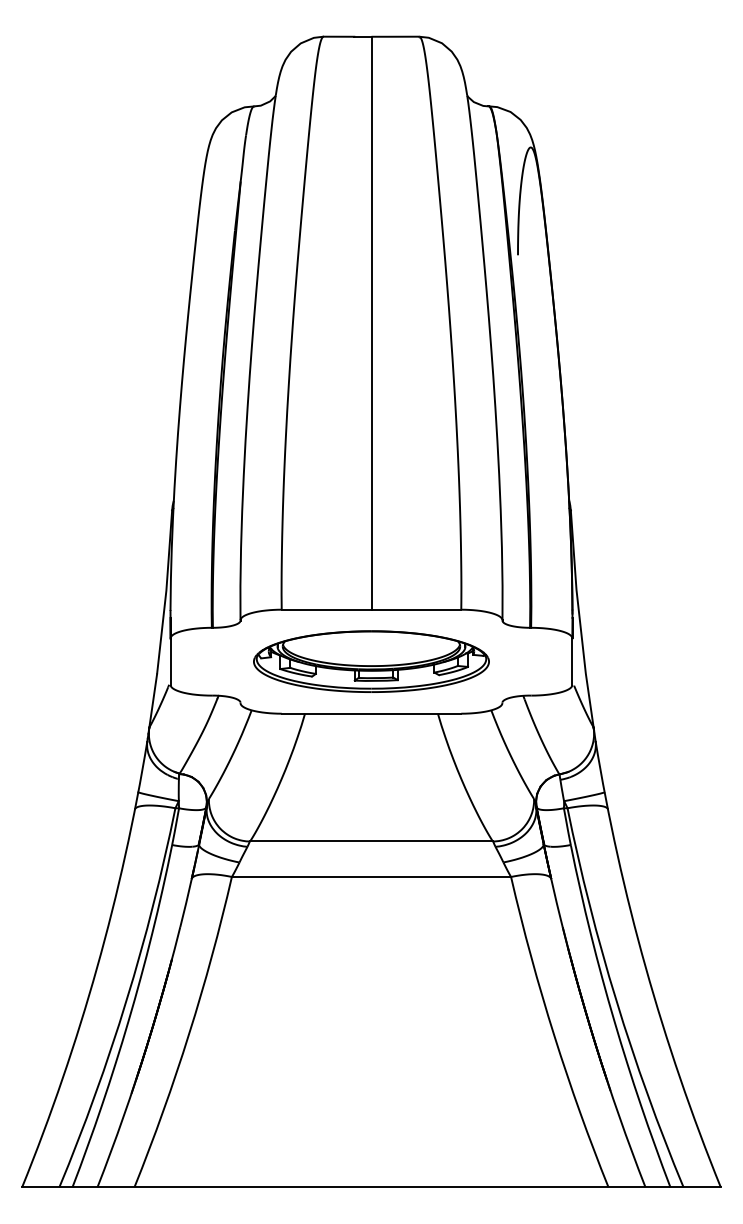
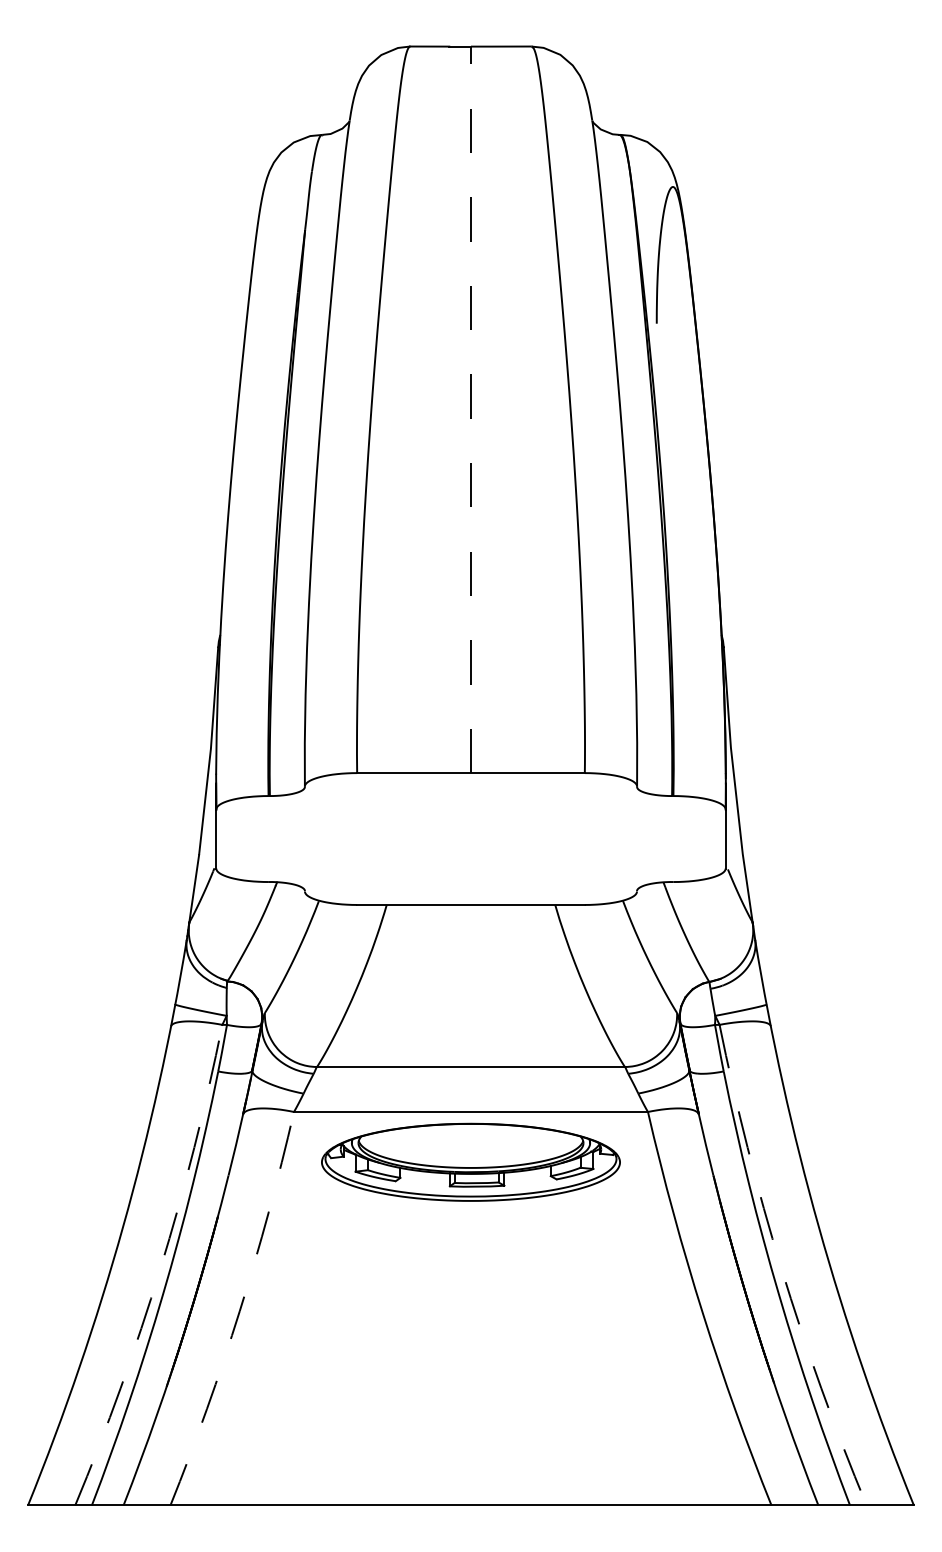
line: (371, 322) -> (471, 408), solid -> dashed
part: (371, 661) -> (471, 1162), moved
arc: (126, 1000) -> (160, 1268), solid -> dashed
arc: (616, 1000) -> (781, 1268), solid -> dashed
arc: (189, 1033) -> (240, 1310), solid -> dashed

